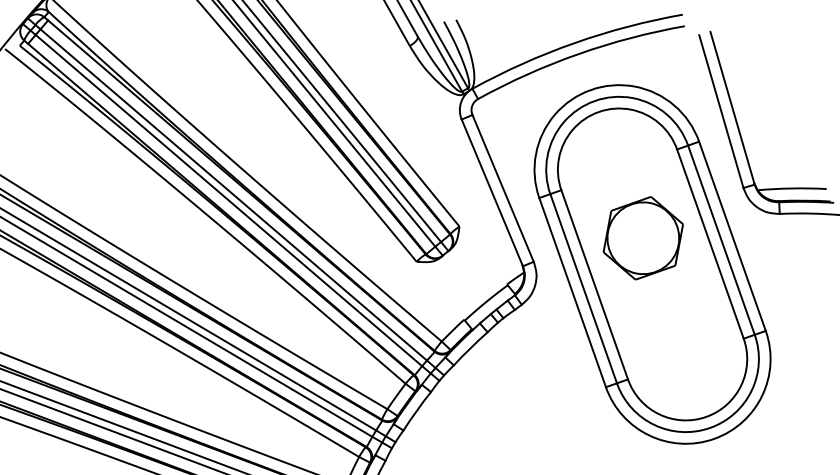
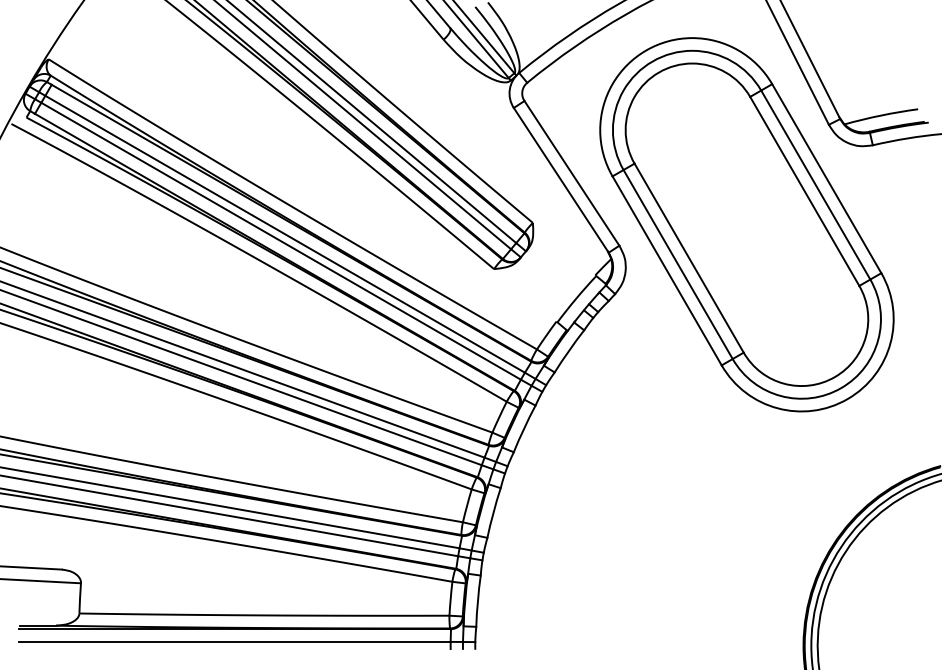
part: (643, 238) -> (731, 198), removed

